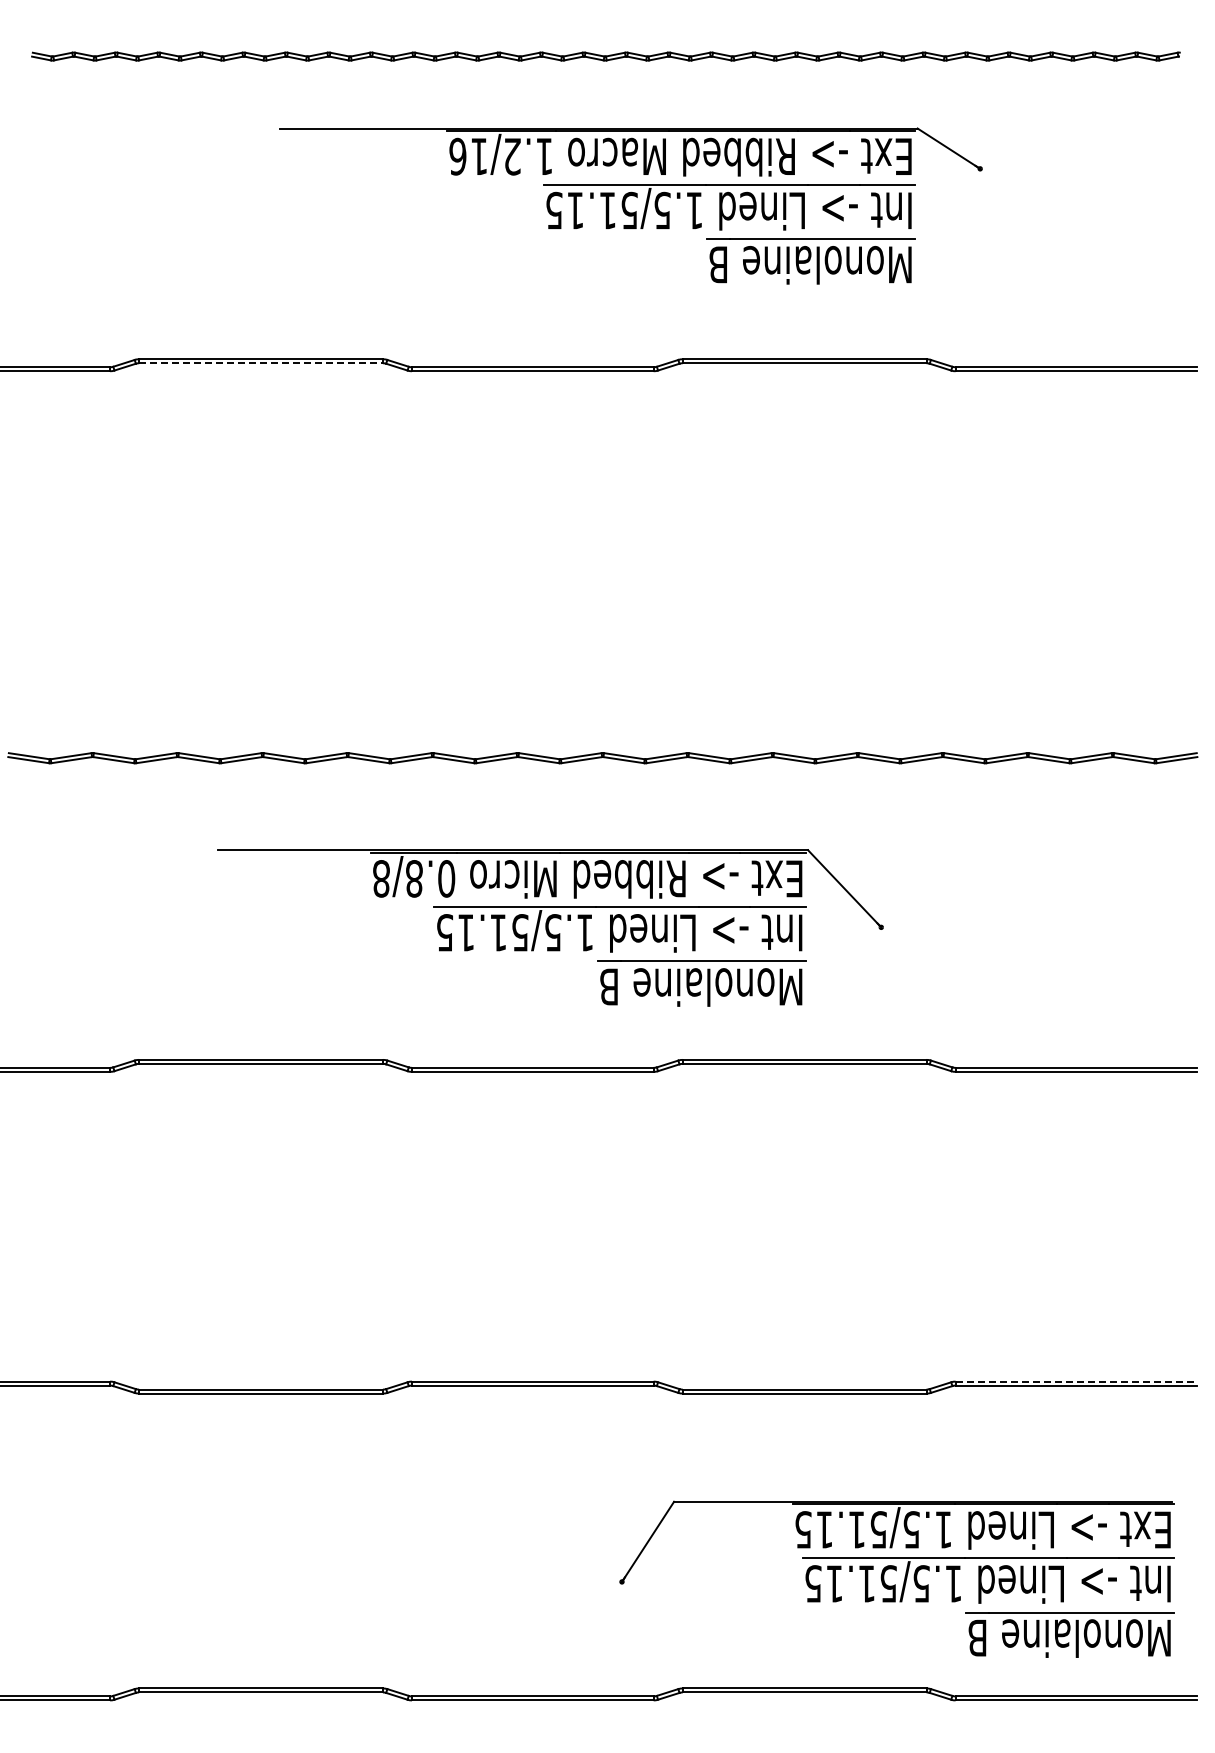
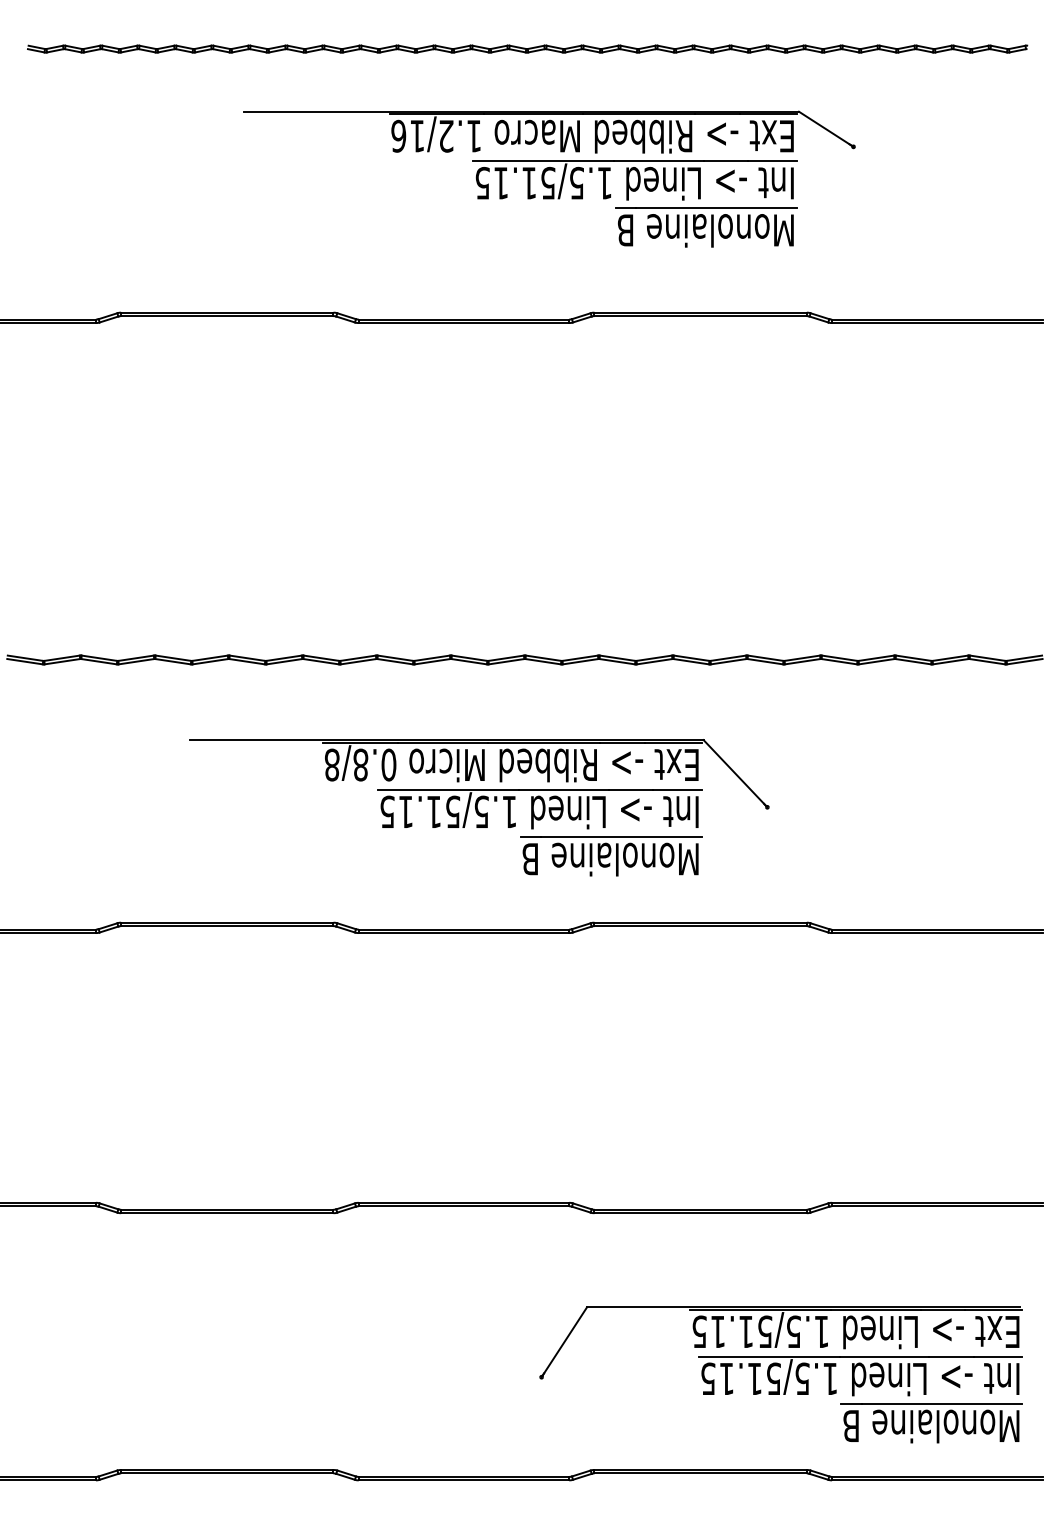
line: (261, 363) -> (227, 316), dashed -> solid
line: (1076, 1381) -> (937, 1202), dashed -> solid

